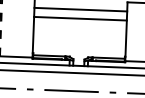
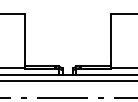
line: (80, 9) -> (67, 22), removed
line: (80, 18) -> (67, 30), removed

